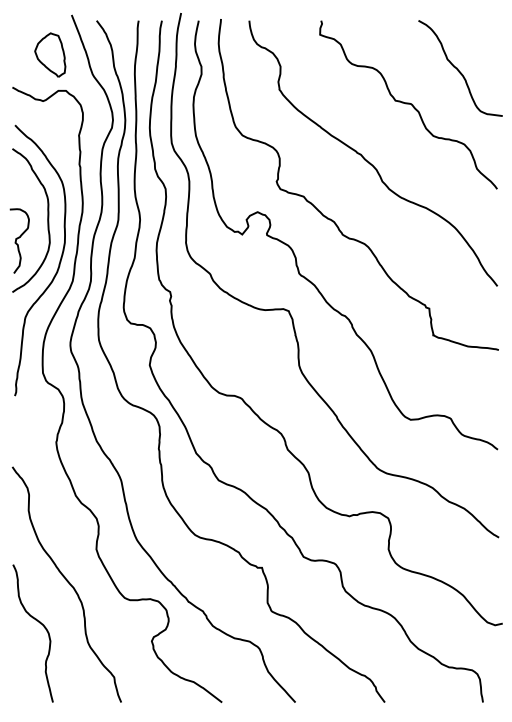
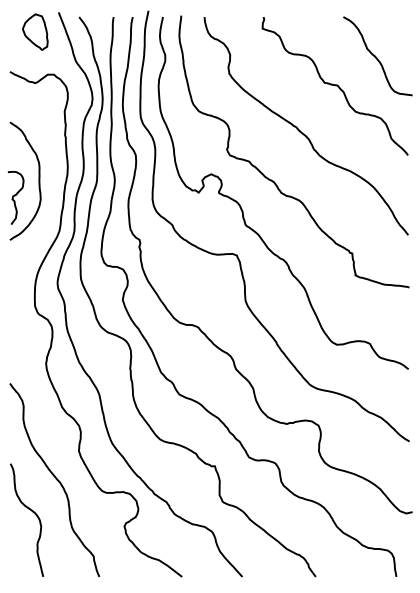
part: (50, 54) -> (35, 31), moved
curve: (57, 267) -> (47, 219), removed

